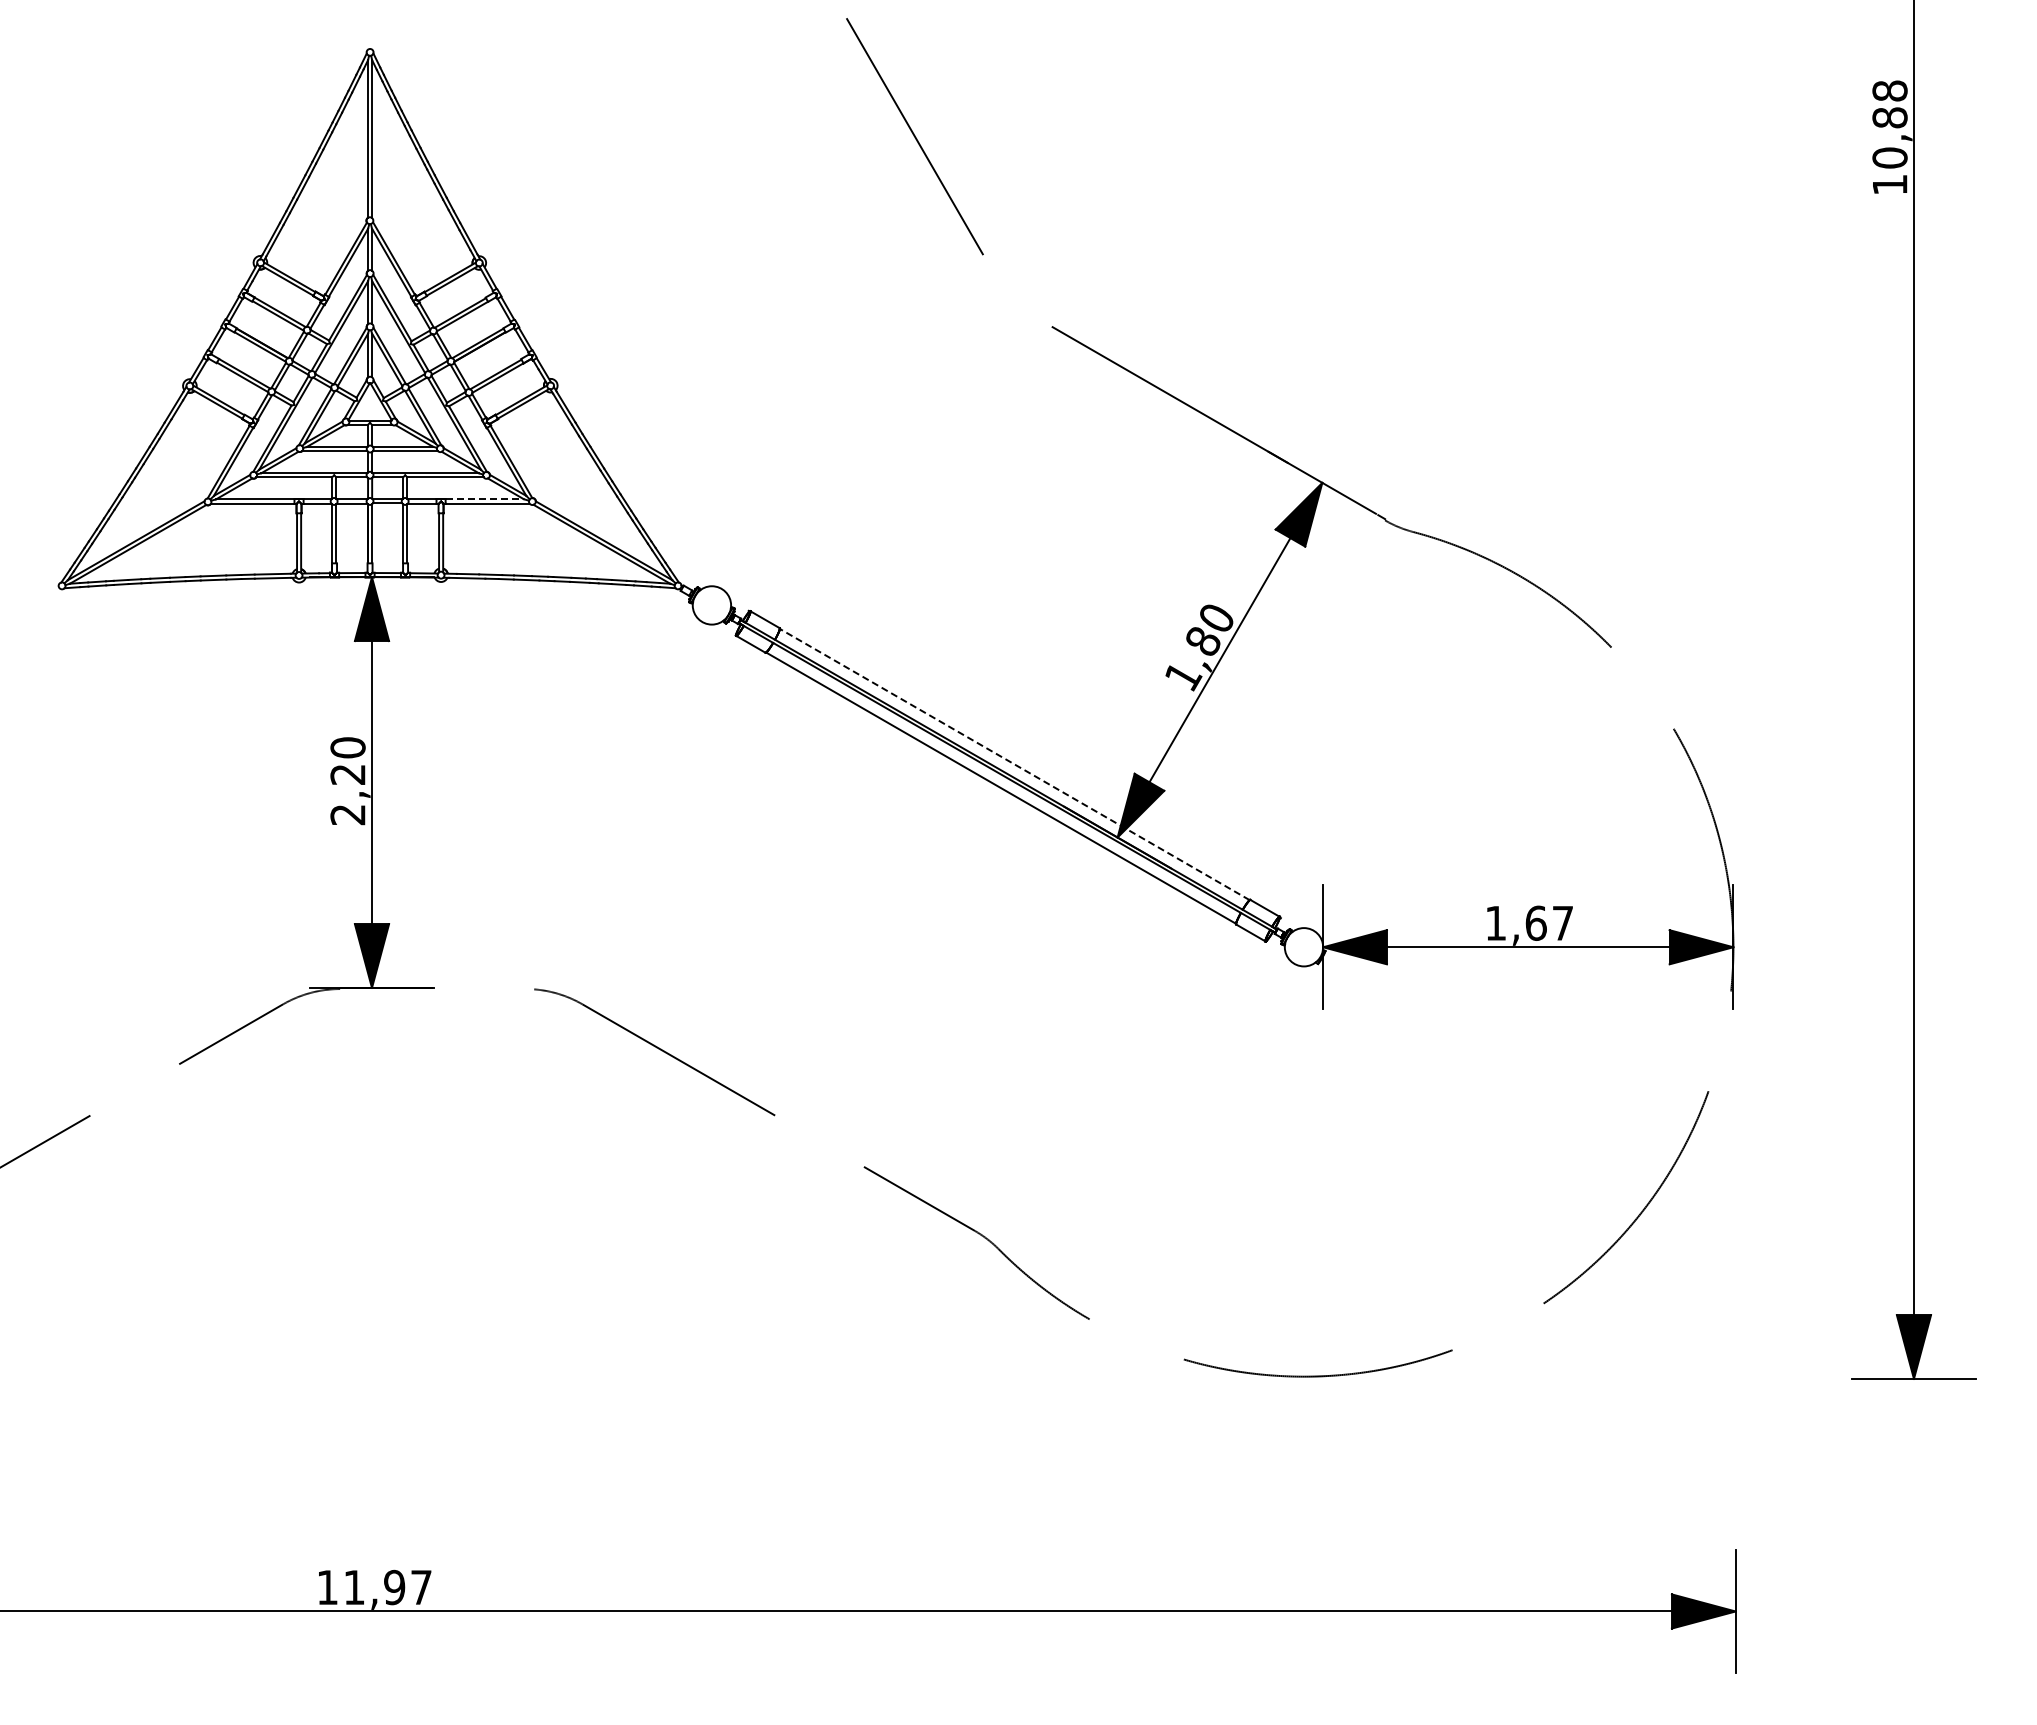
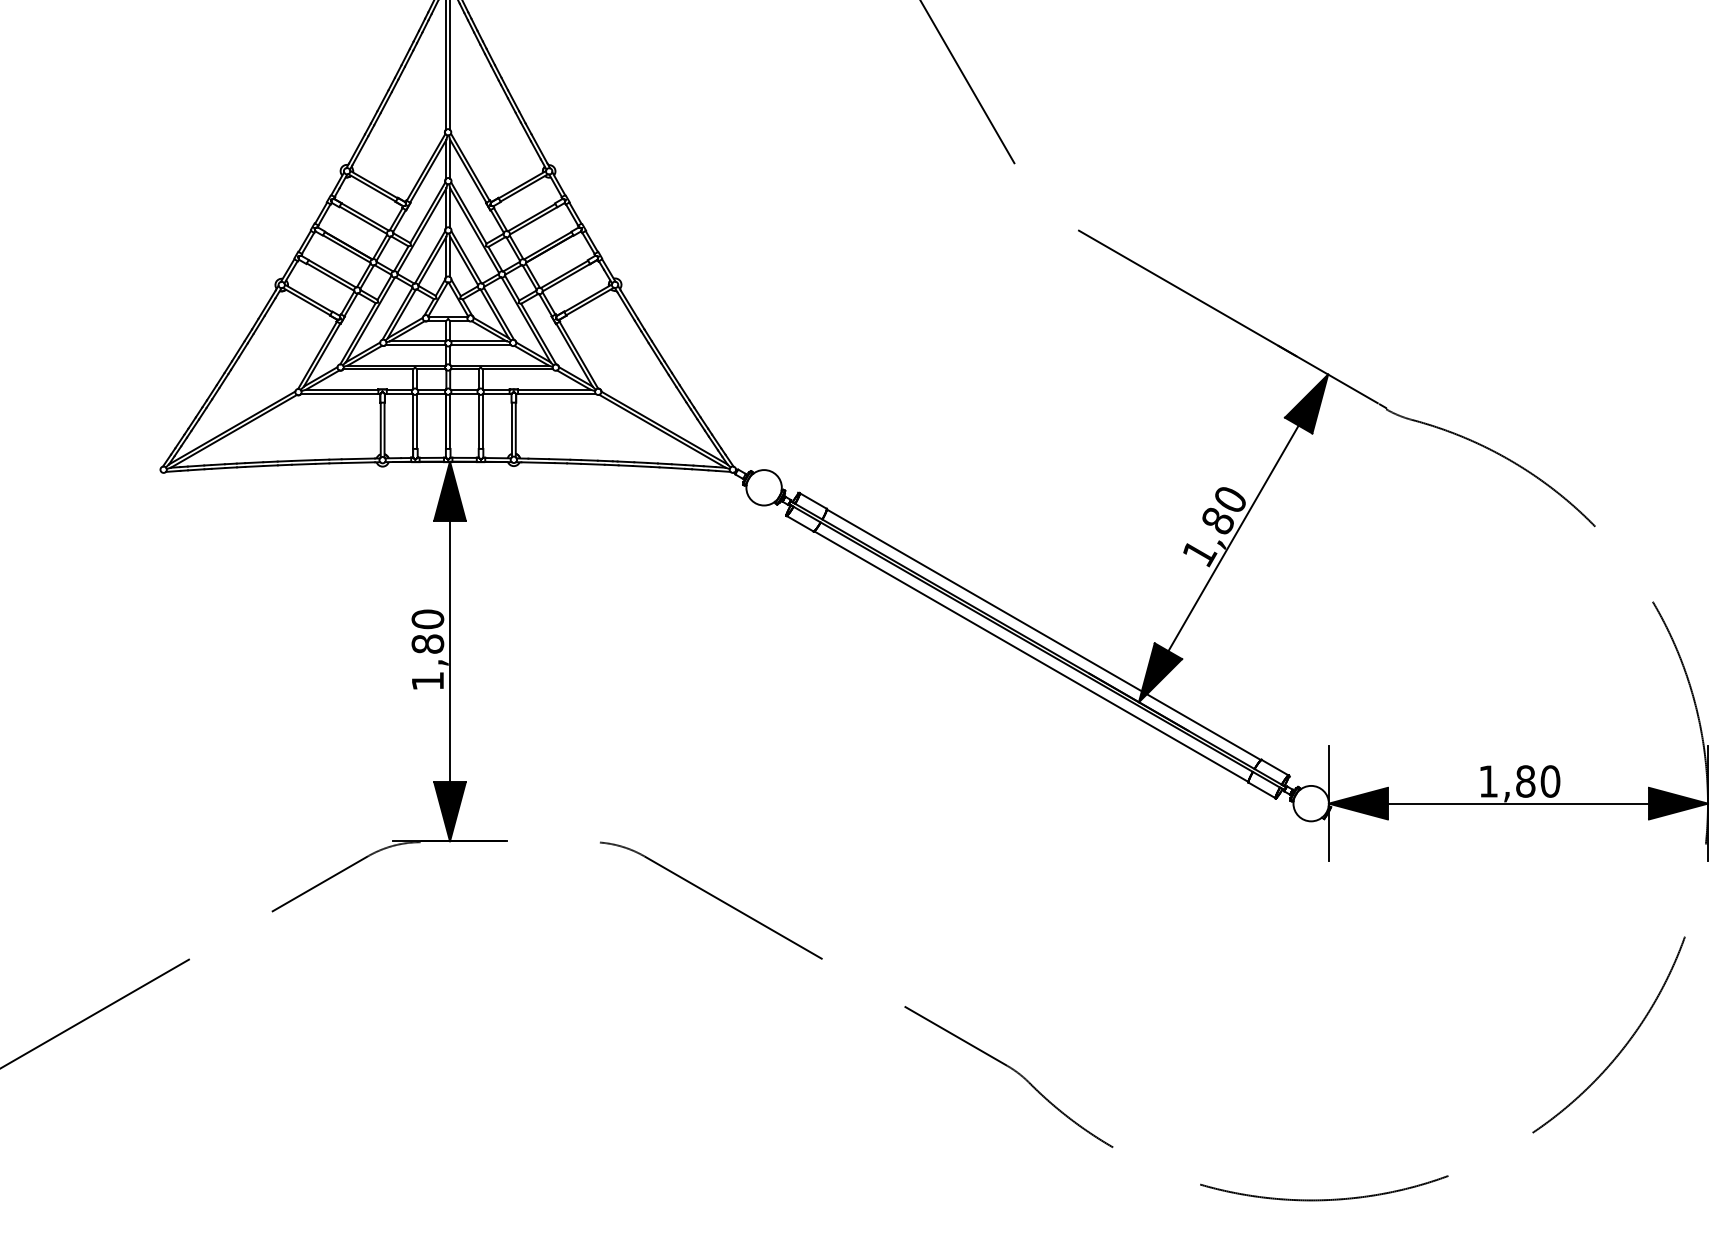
line: (485, 499) -> (554, 389), dashed -> solid
line: (1014, 764) -> (1043, 634), dashed -> solid
text: (347, 794) -> (427, 662), 2,20 -> 1,80
text: (1549, 922) -> (1538, 780), 1,67 -> 1,80

